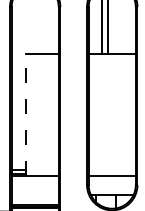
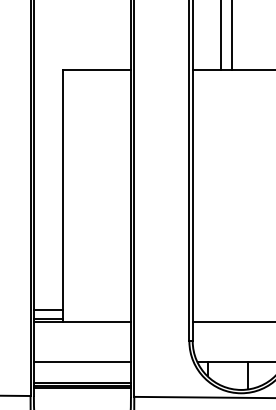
line: (25, 114) -> (62, 195), dashed -> solid
line: (34, 195) -> (80, 362), added

